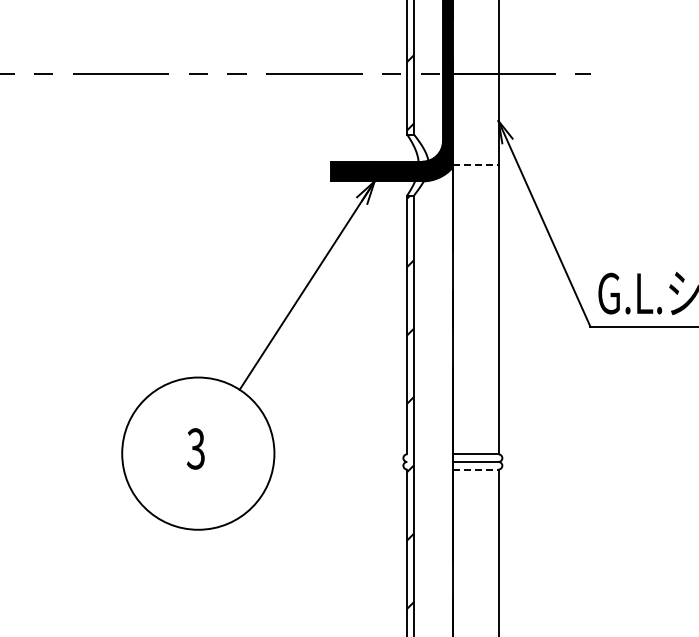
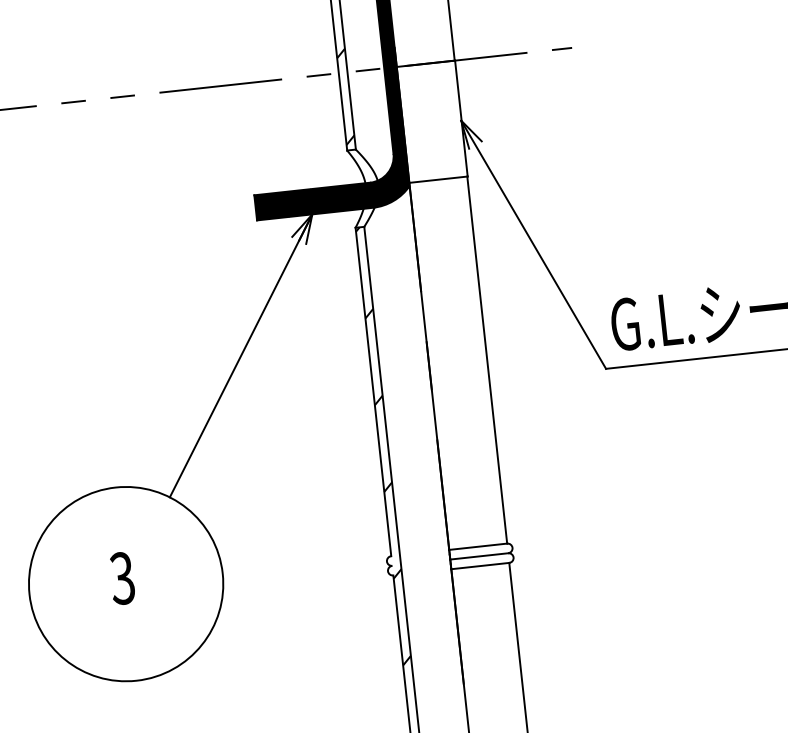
line: (475, 165) -> (438, 180), dashed -> solid
line: (475, 469) -> (480, 566), dashed -> solid

